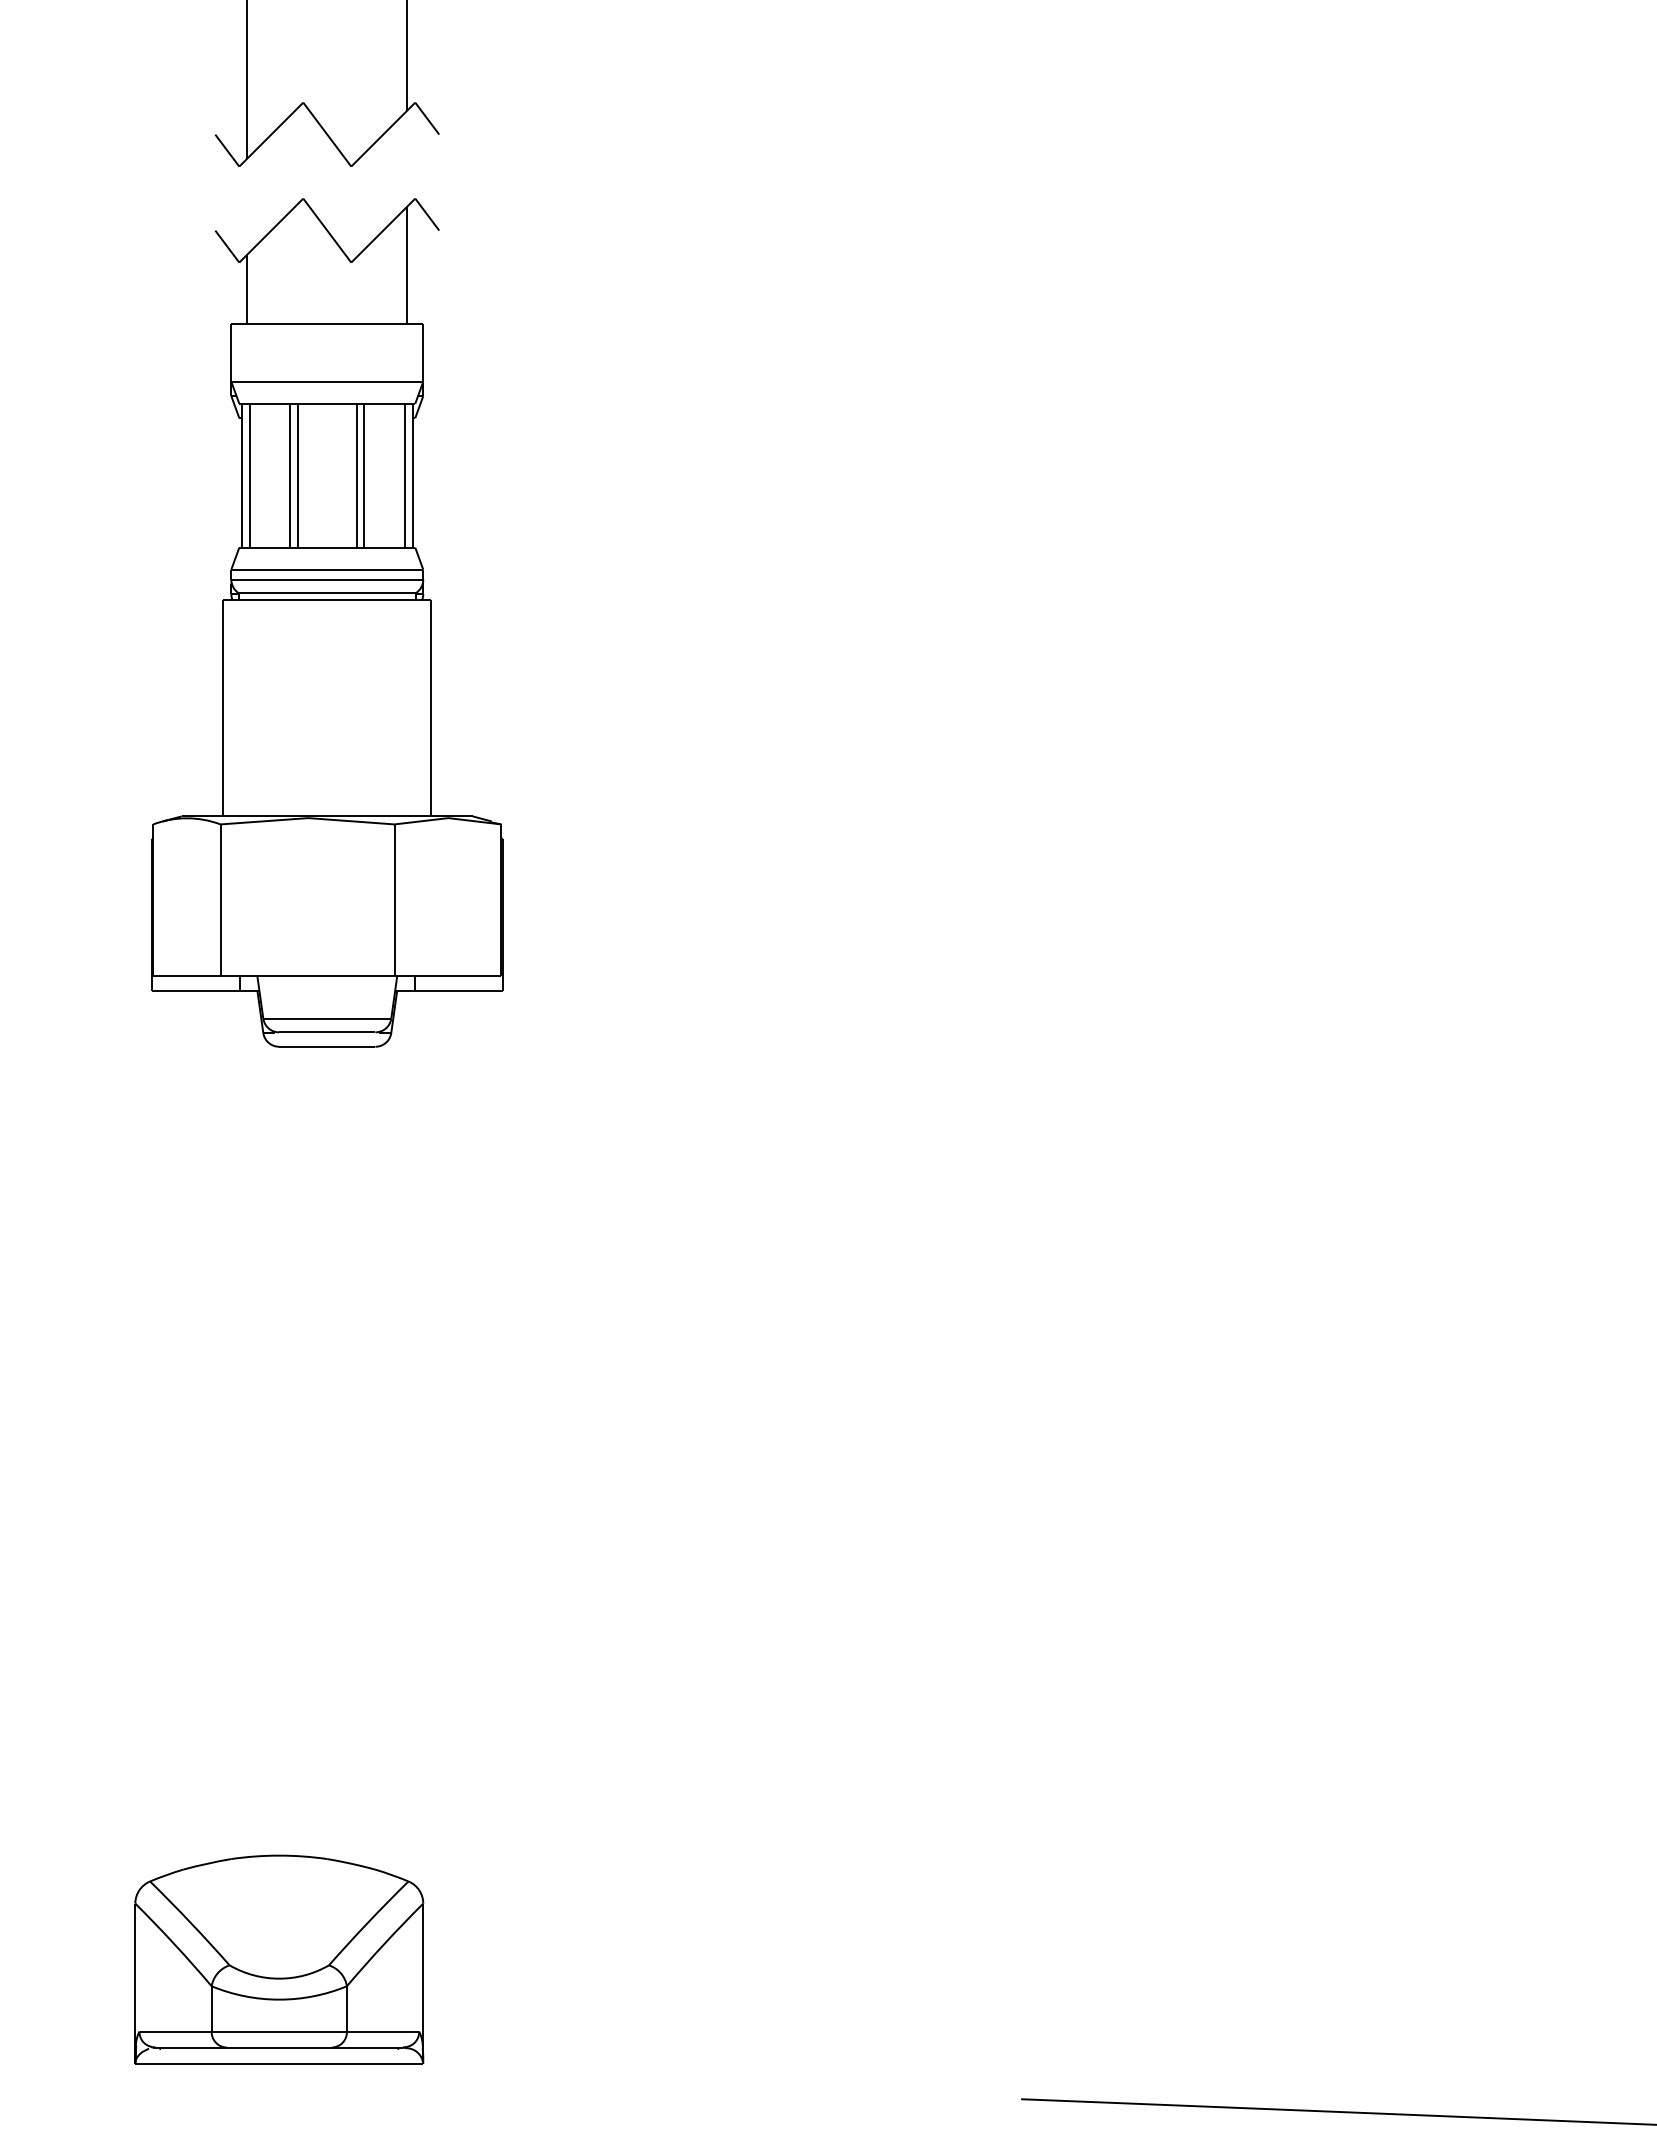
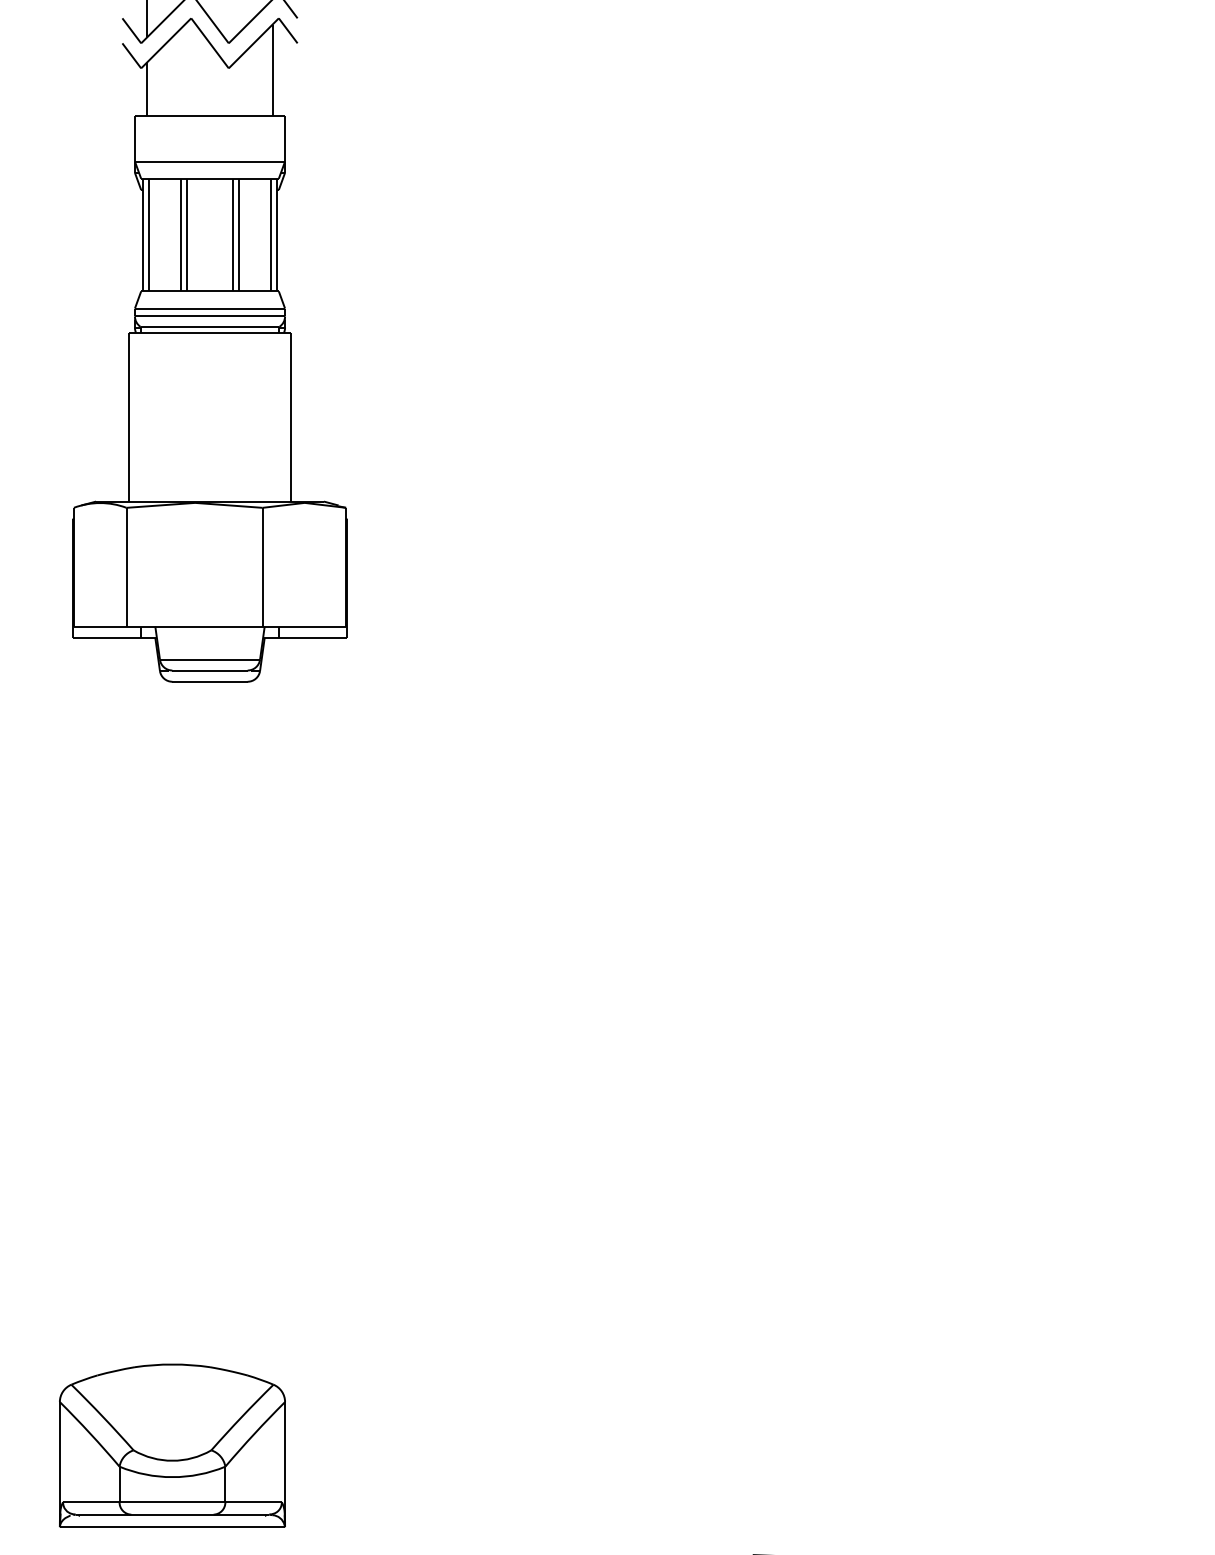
part: (327, 622) -> (210, 349), moved

